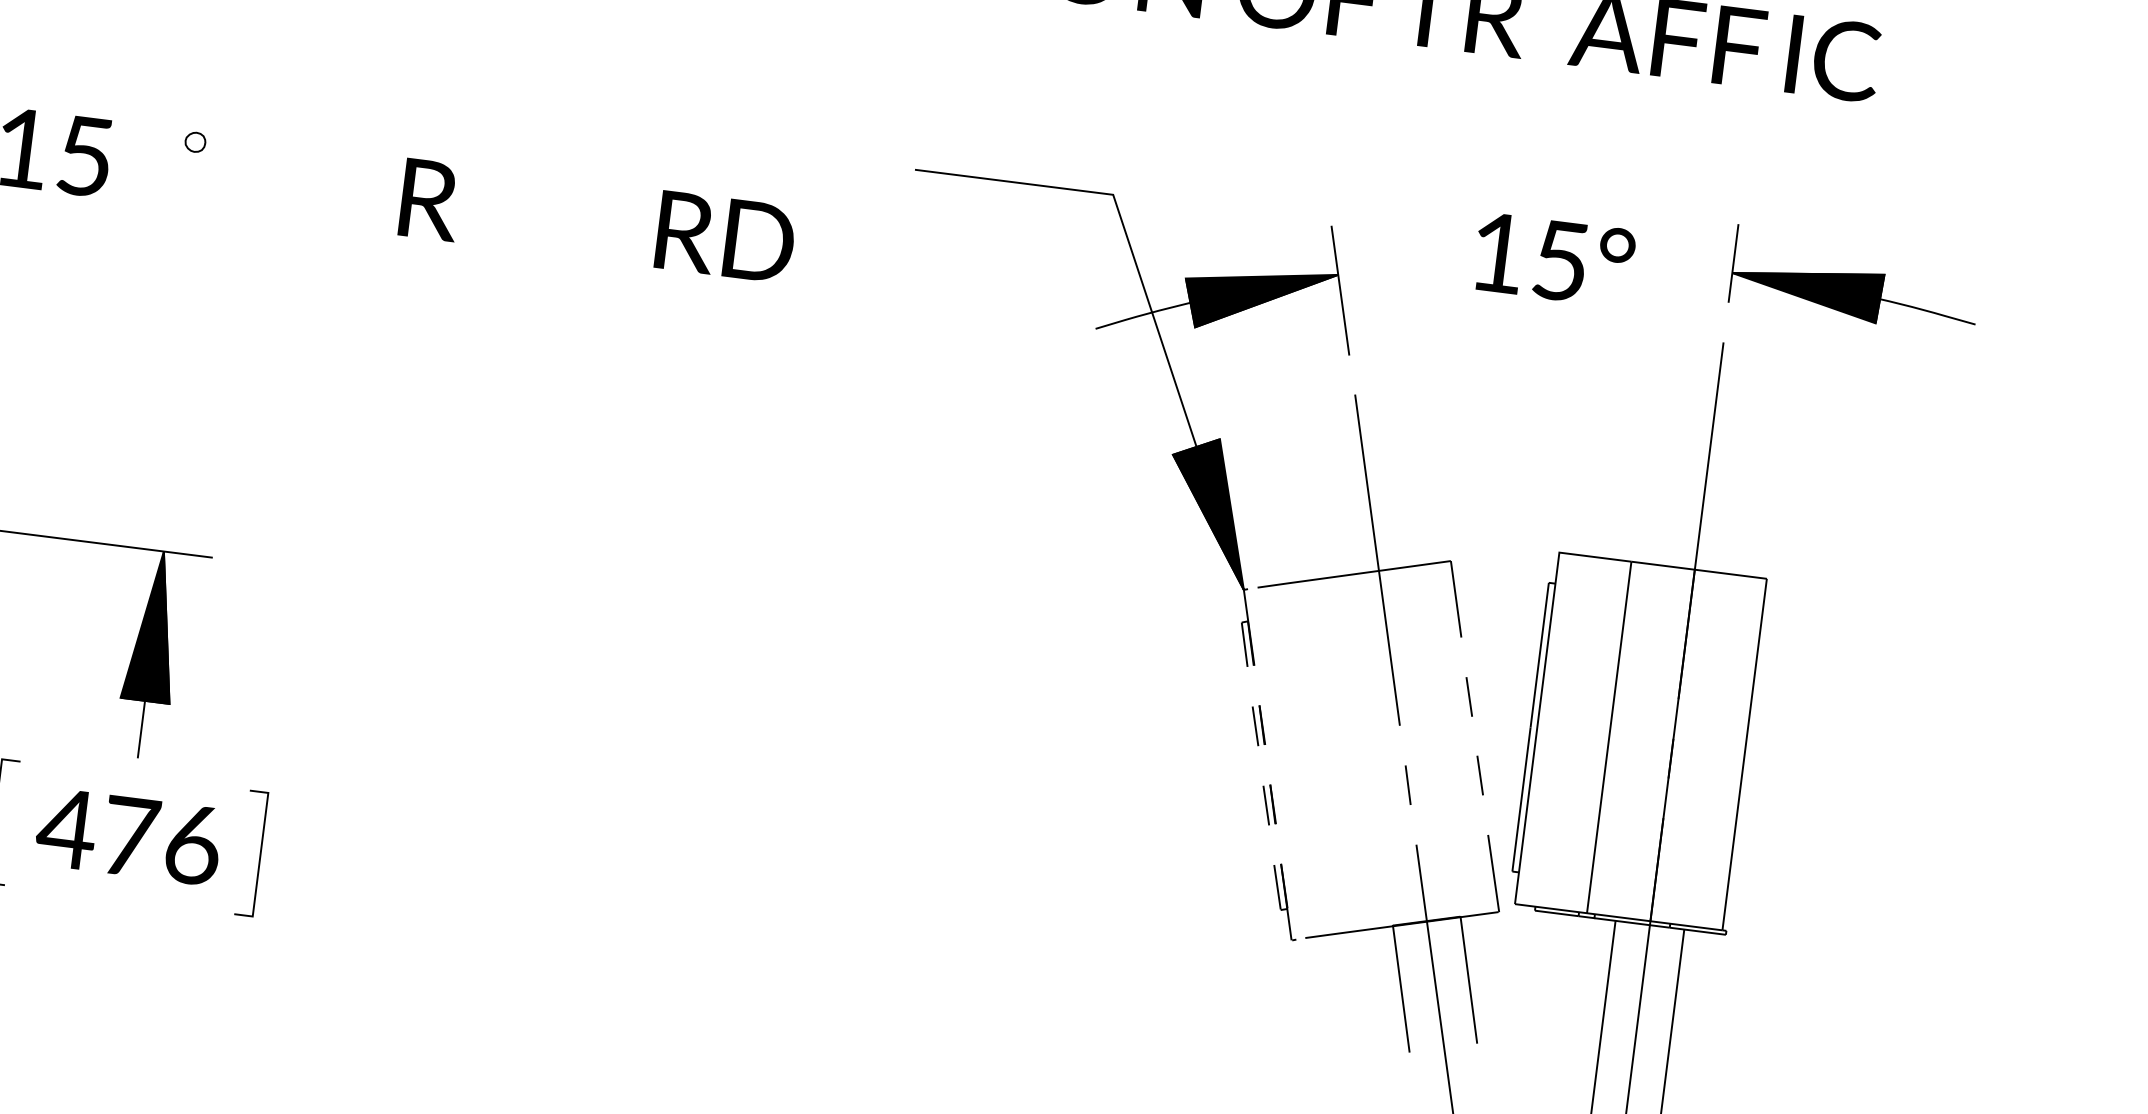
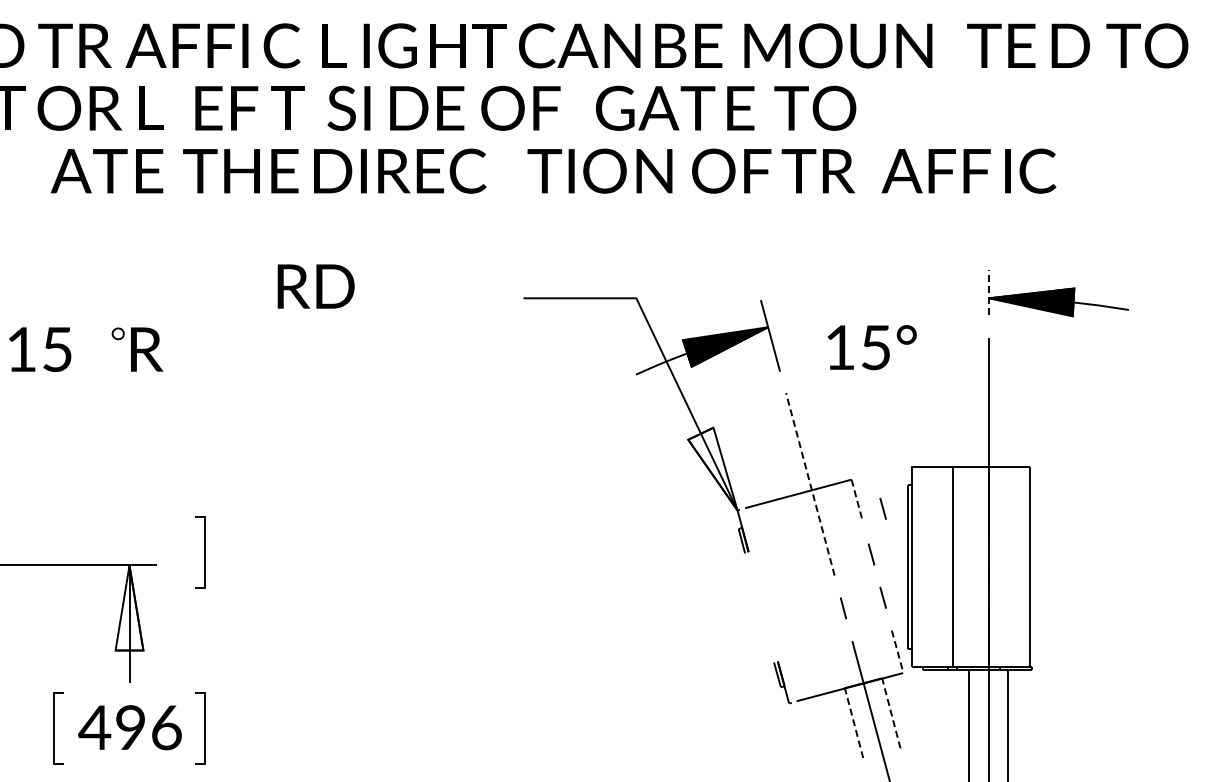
text: (431, 200) -> (147, 349), moved
text: (724, 237) -> (315, 286), moved
text: (1553, 259) -> (871, 347), moved
line: (1732, 262) -> (988, 292), solid -> dashed
fill: (1209, 510) -> (712, 468), removed
line: (298, 545) -> (204, 552), added
line: (1377, 558) -> (810, 483), solid -> dashed
line: (1456, 598) -> (857, 500), solid -> dashed
line: (1498, 618) -> (882, 508), added
fill: (154, 625) -> (129, 607), removed
part: (1258, 725) -> (755, 585), removed
part: (1268, 803) -> (766, 628), removed
text: (131, 836) -> (131, 727), 476 -> 496
line: (1493, 874) -> (897, 652), solid -> dashed
line: (1469, 978) -> (891, 712), solid -> dashed
line: (1400, 987) -> (853, 722), solid -> dashed

